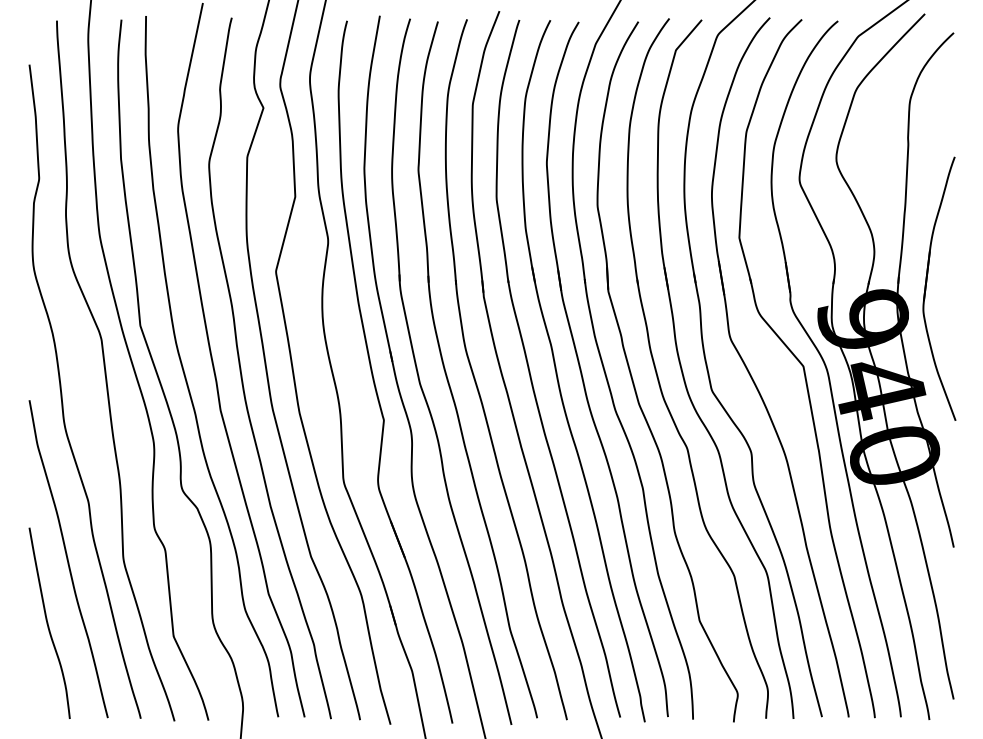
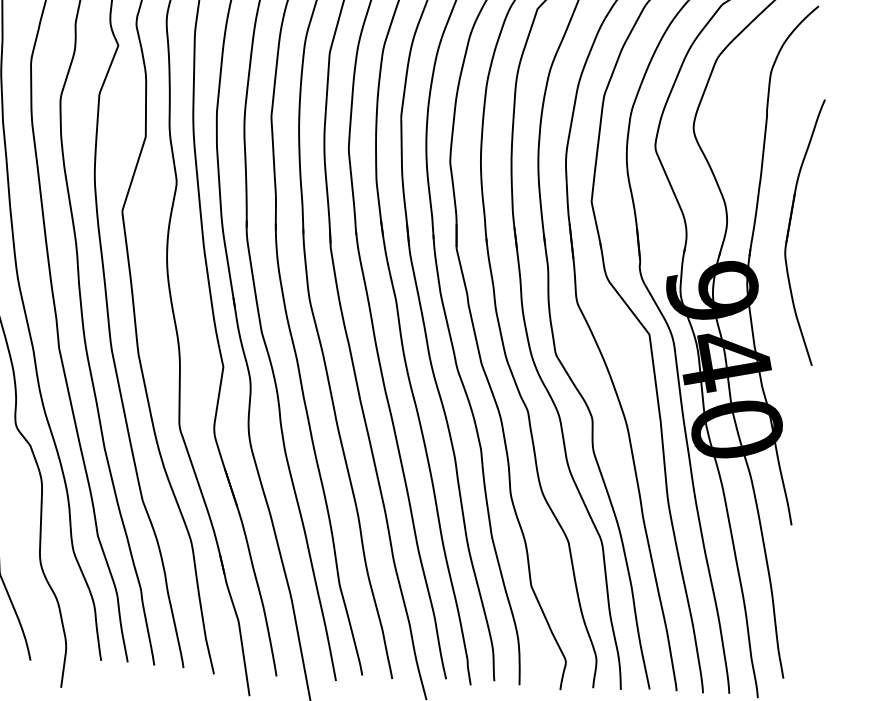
part: (926, 288) -> (789, 230), moved

